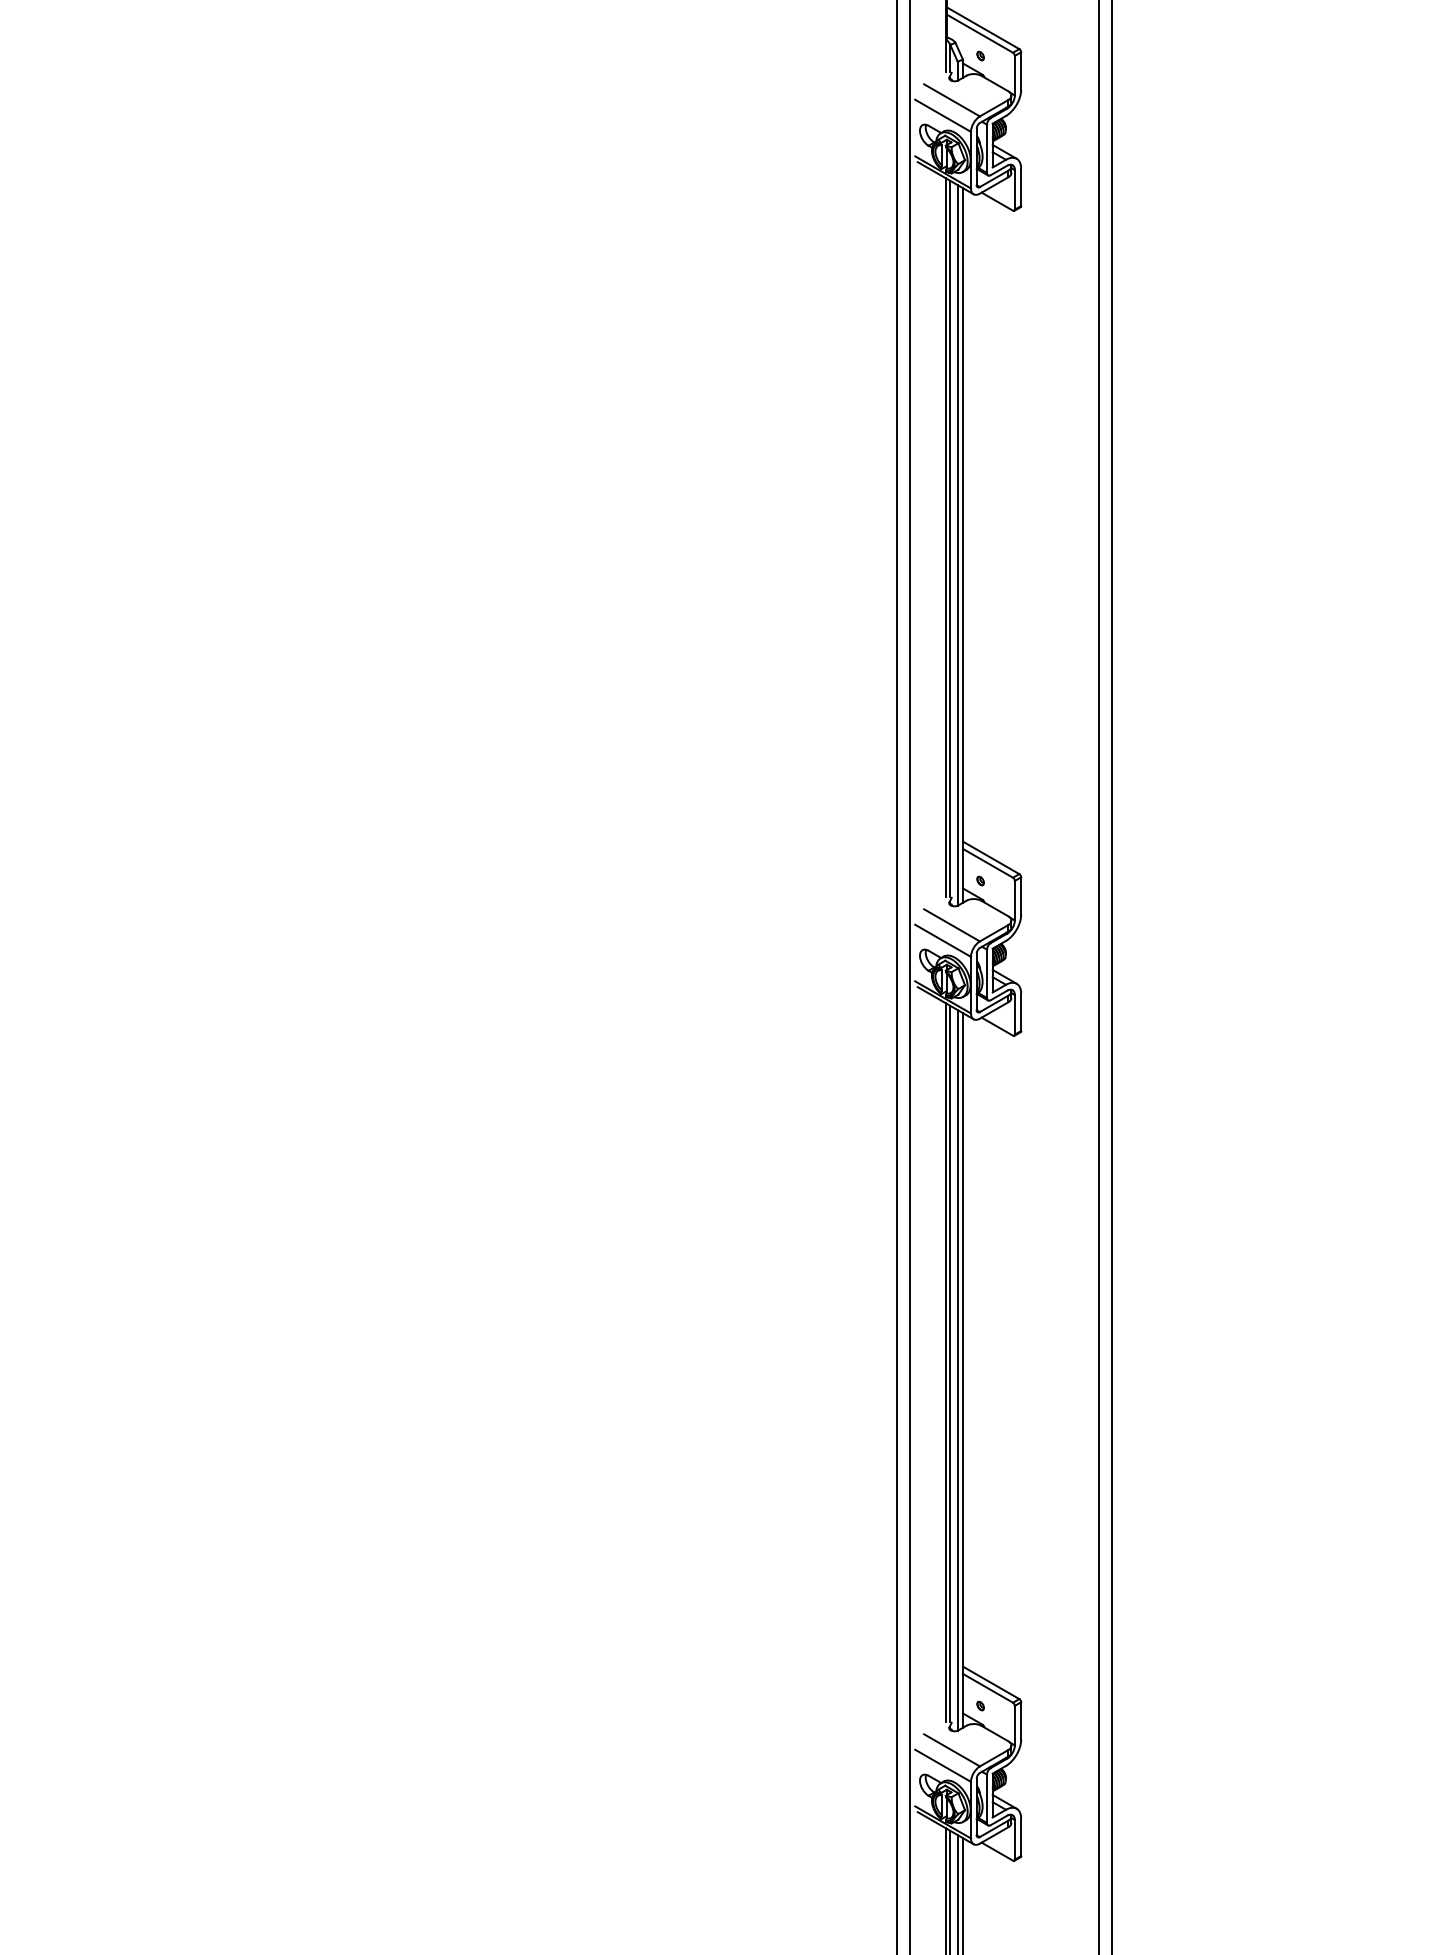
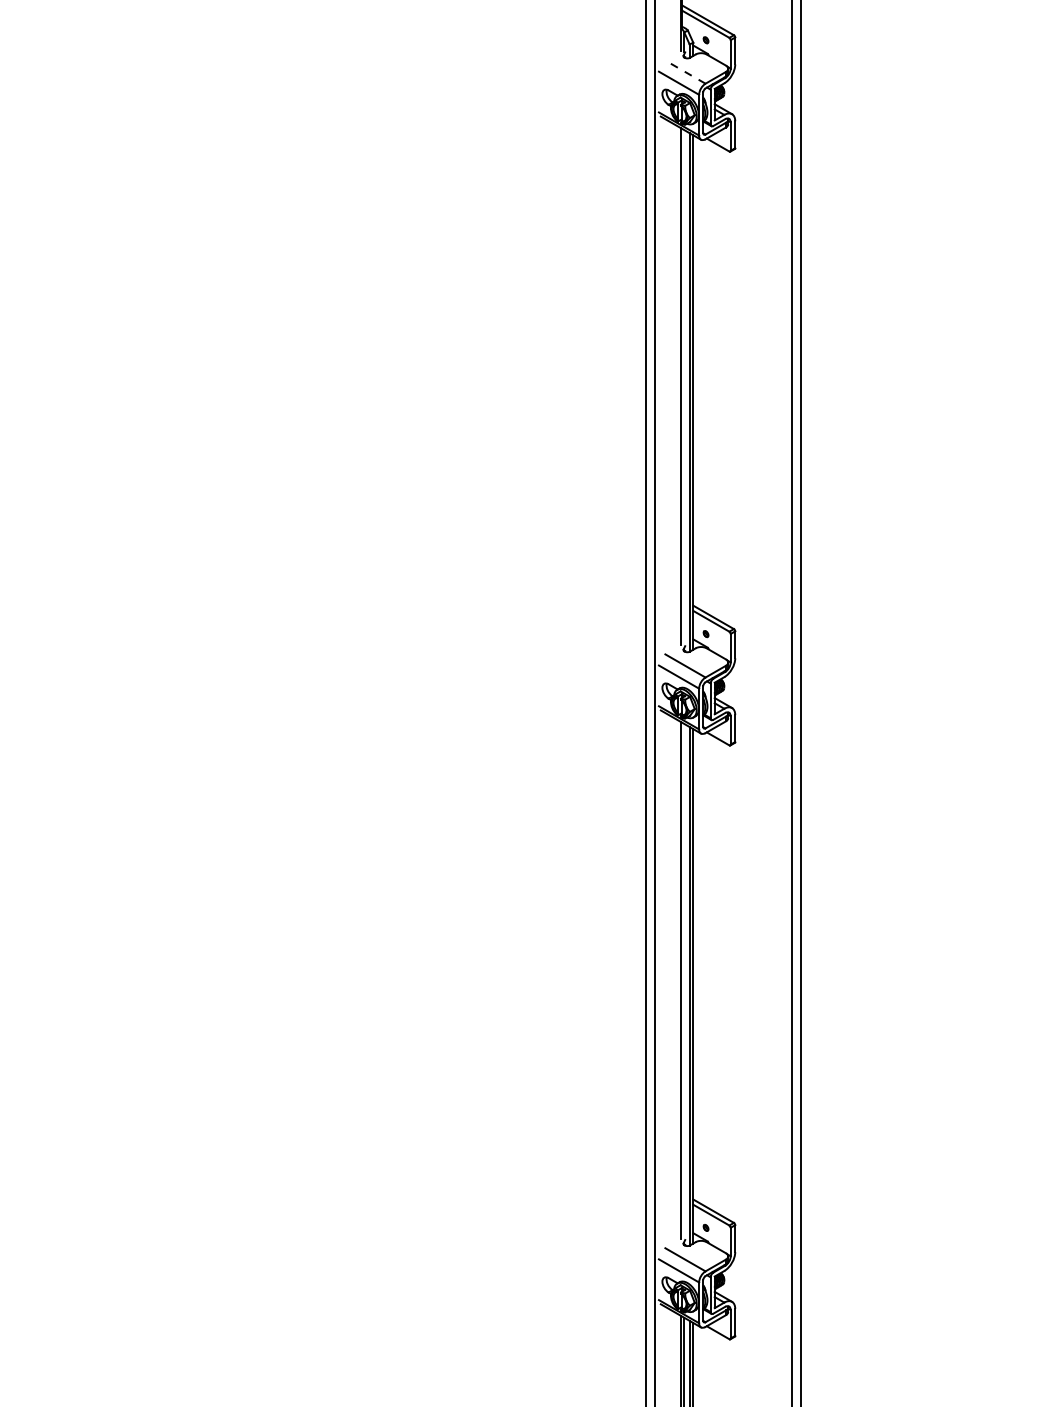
line: (951, 100) -> (685, 72), solid -> dashed
line: (950, 538) -> (684, 387), removed
line: (950, 1363) -> (684, 981), removed

